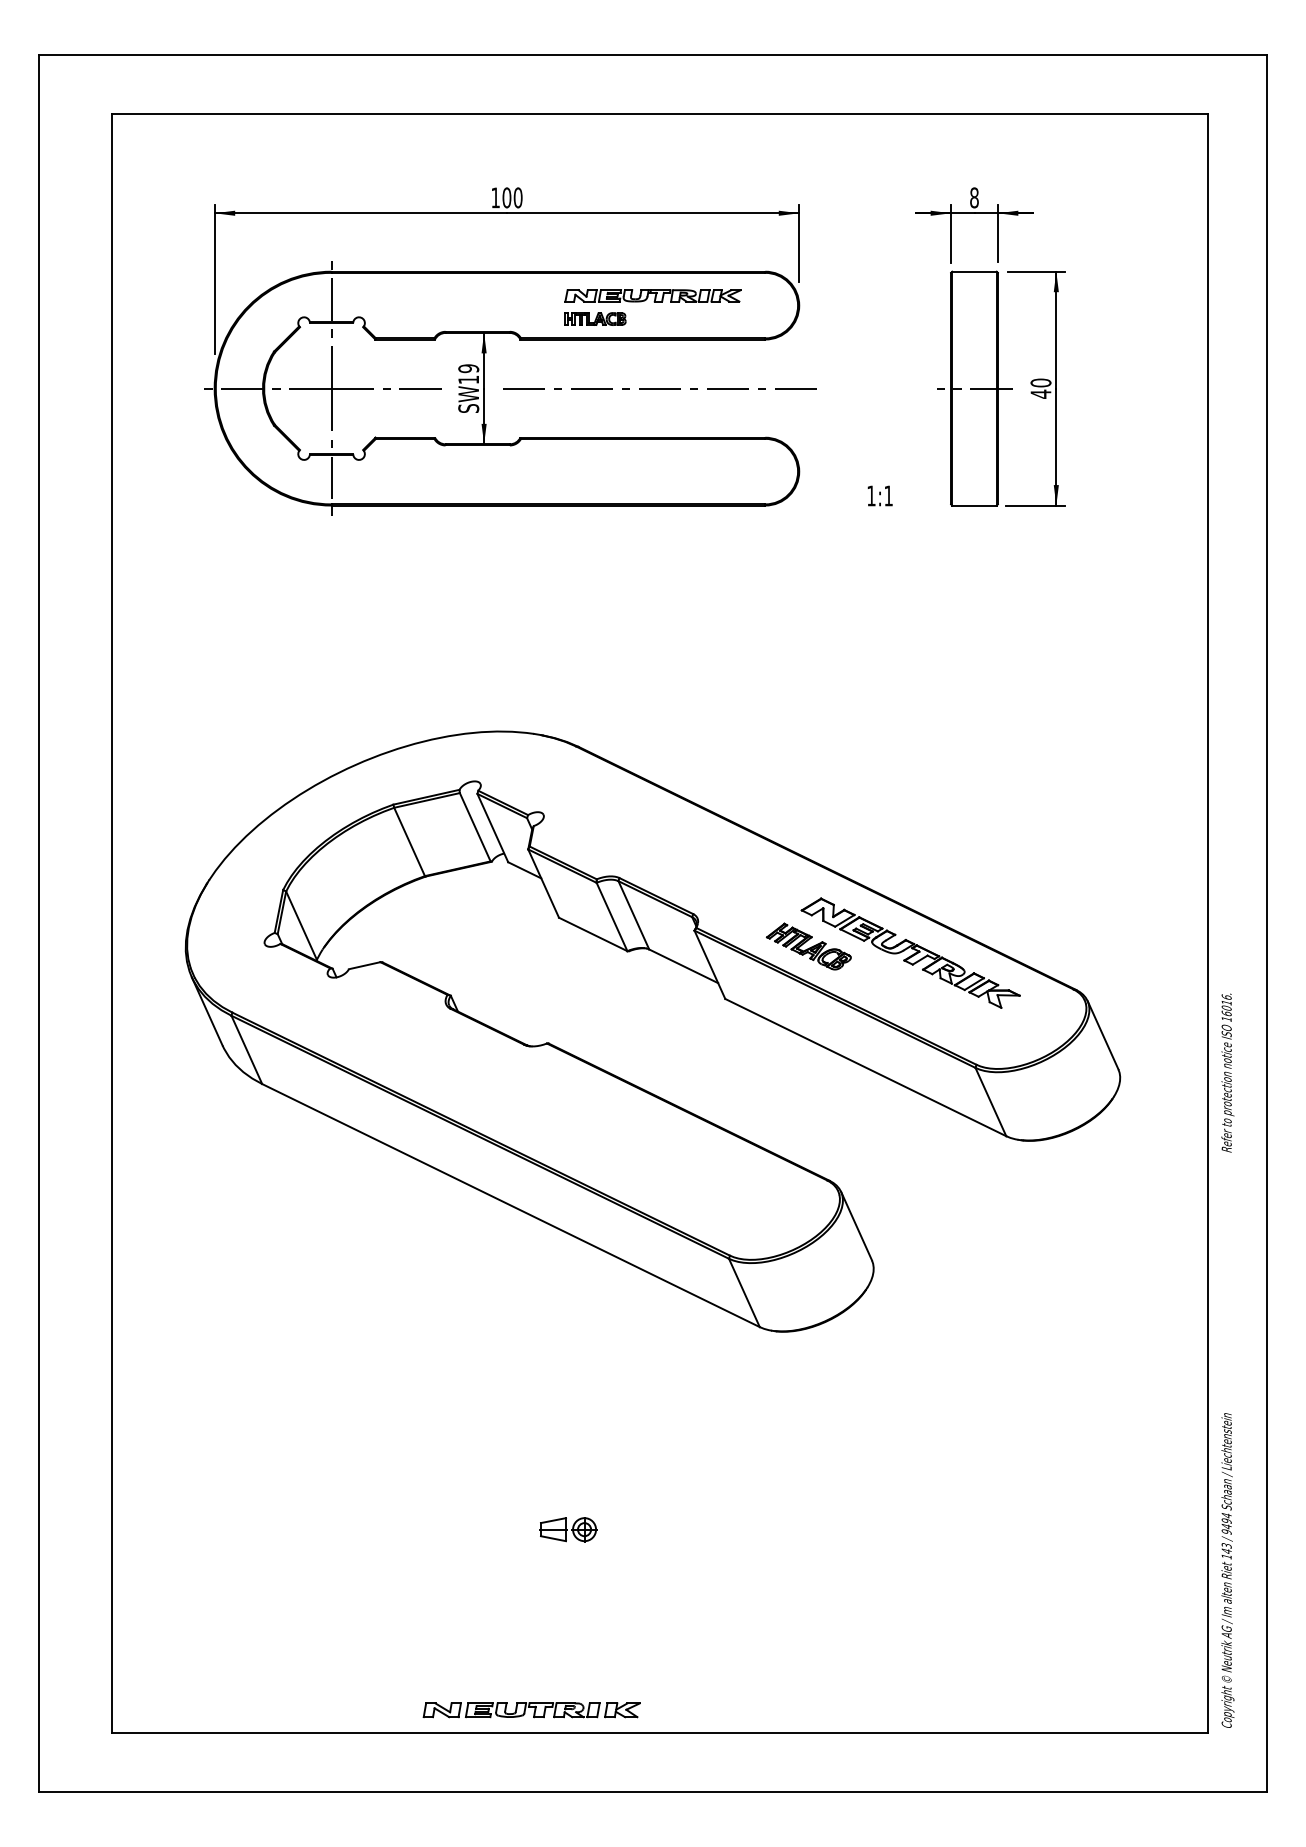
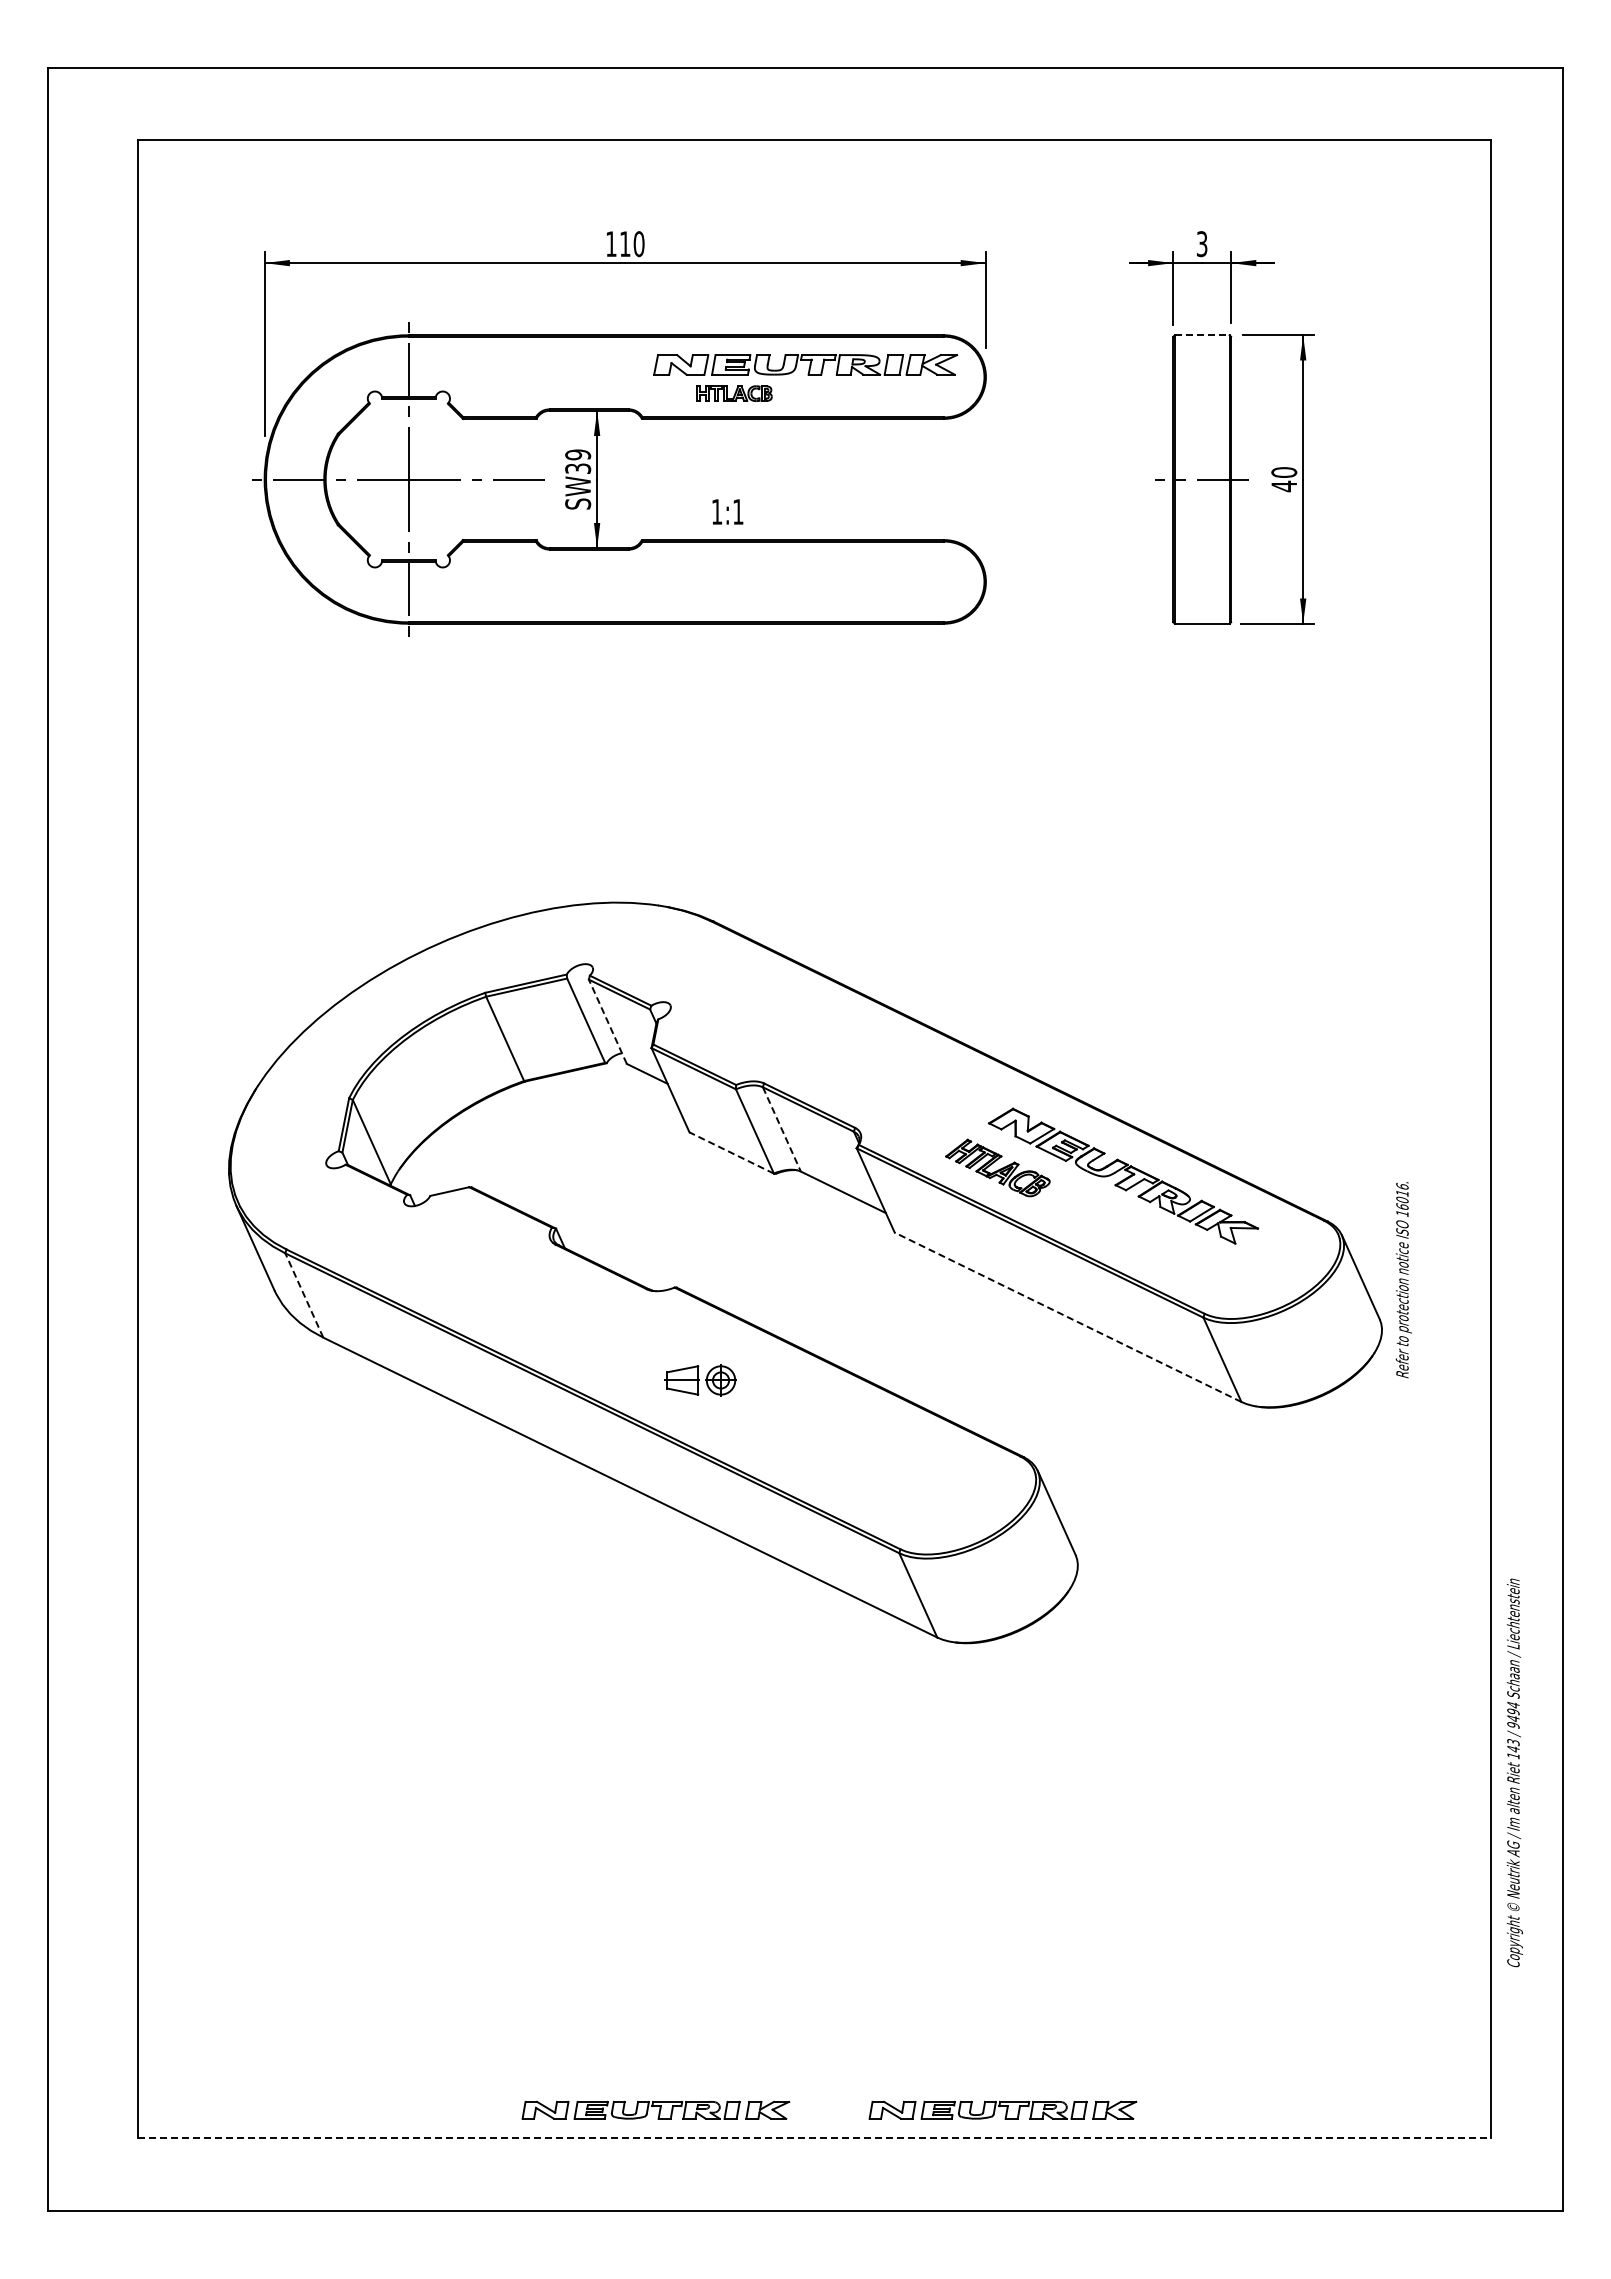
text: (506, 198) -> (624, 244), 100 -> 110
text: (973, 198) -> (1201, 244), 8 -> 3
line: (974, 271) -> (1202, 335), solid -> dashed
part: (653, 296) -> (805, 365), size x1.4
text: (469, 379) -> (578, 468), SW19 -> SW39
line: (659, 388) -> (813, 479), removed
text: (879, 495) -> (727, 511), moved
line: (492, 827) -> (607, 1021), solid -> dashed
line: (634, 915) -> (782, 1129), solid -> dashed
line: (593, 934) -> (731, 1153), solid -> dashed
line: (246, 1049) -> (304, 1295), solid -> dashed
line: (866, 1067) -> (1068, 1317), solid -> dashed
text: (1227, 1073) -> (1403, 1280), moved
part: (567, 1529) -> (700, 1380), moved
text: (1227, 1570) -> (1514, 1772), moved
part: (812, 1709) -> (1002, 2109), added
line: (661, 1733) -> (815, 2138), solid -> dashed

